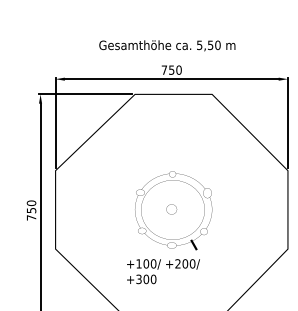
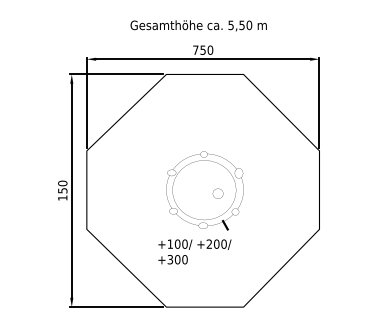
part: (171, 209) -> (217, 193), moved
text: (31, 217) -> (62, 197), 750 -> 150

